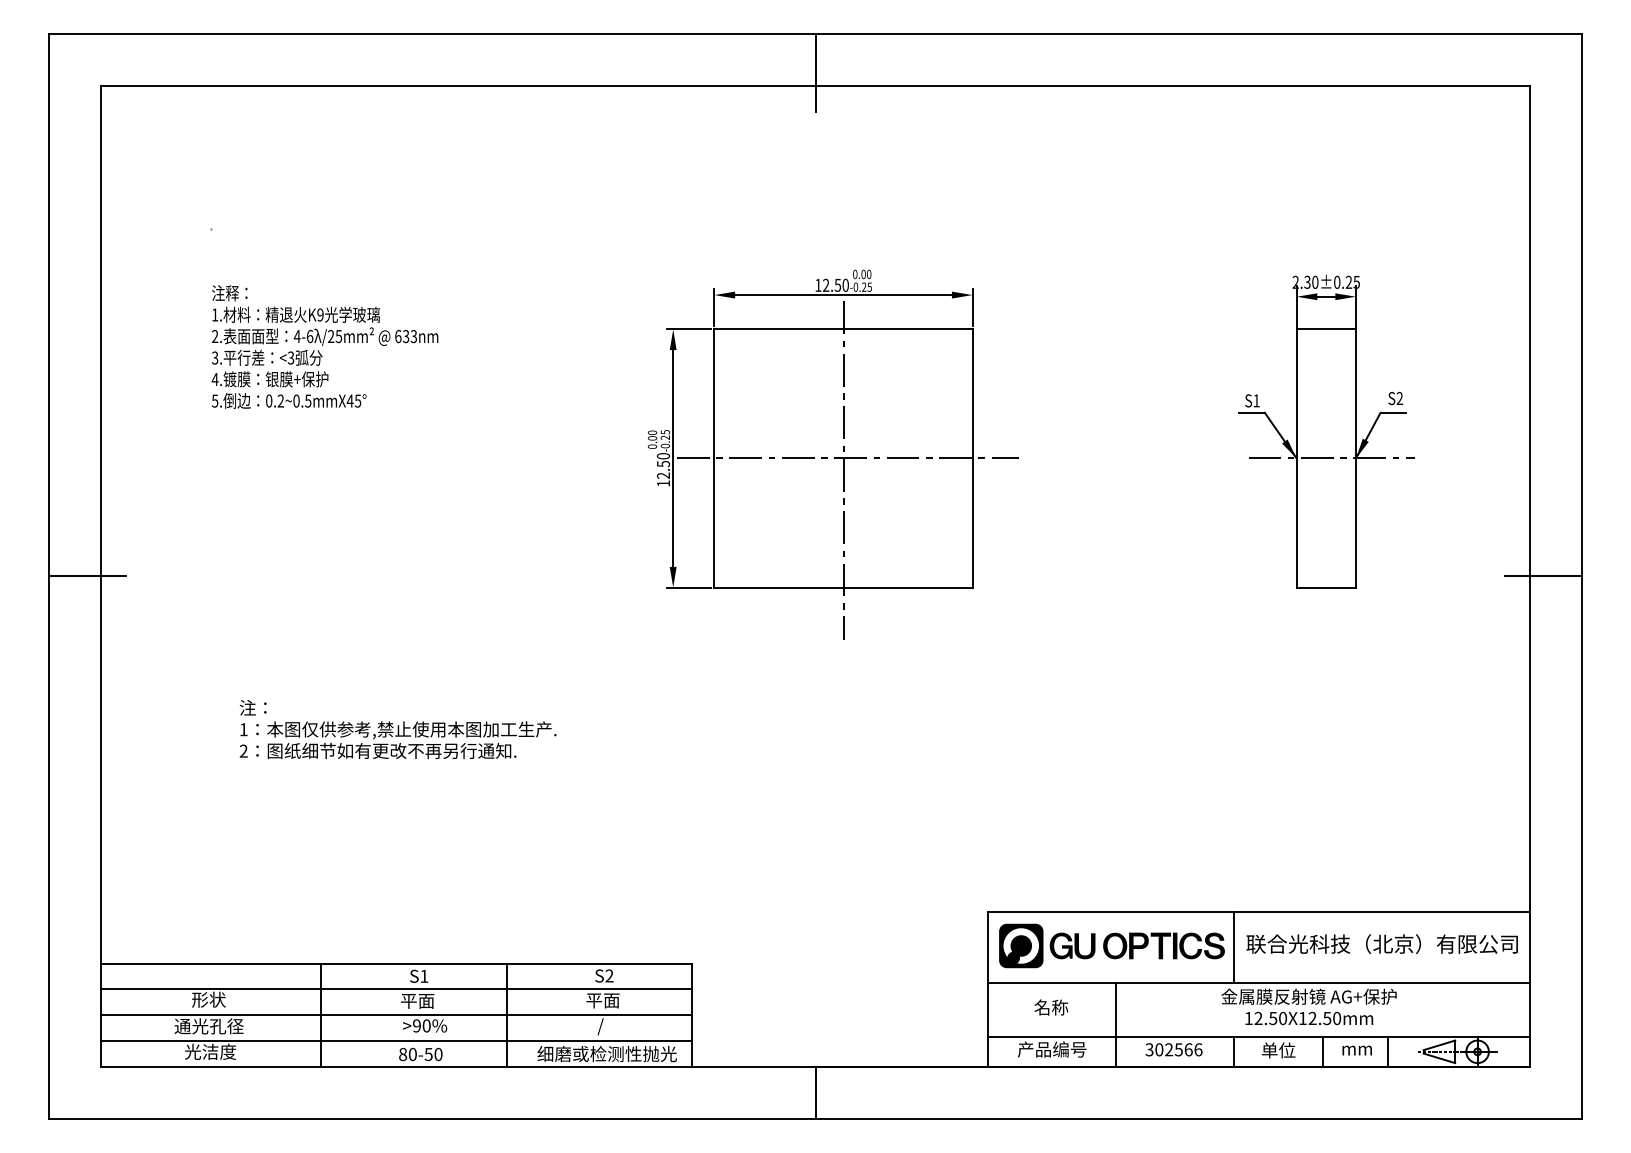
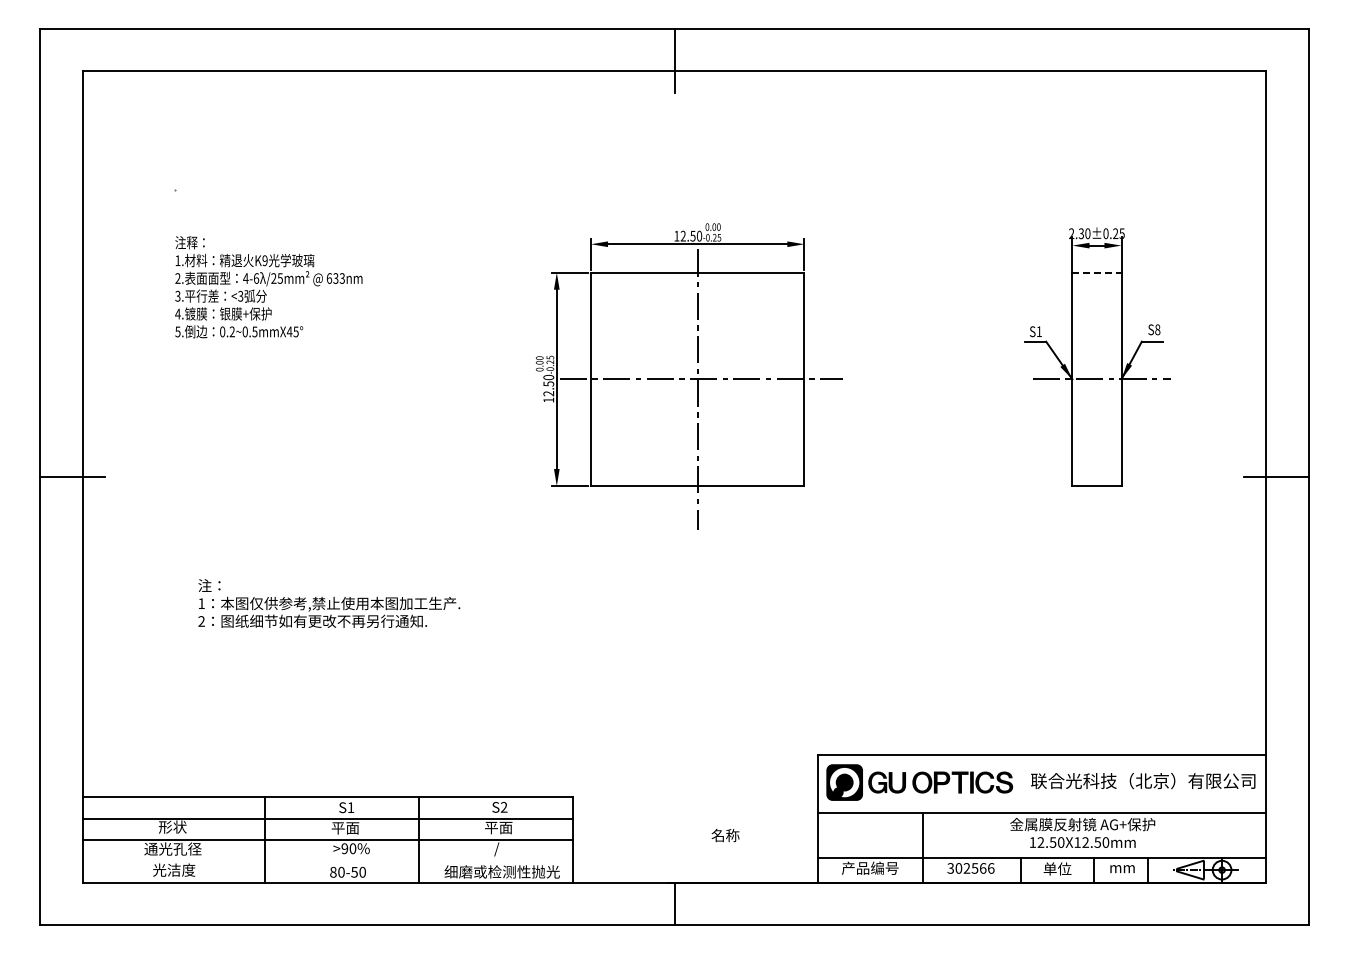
line: (1325, 329) -> (1096, 272), solid -> dashed
text: (1399, 398) -> (1157, 329), S2 -> S8
line: (1233, 947) -> (1020, 783), removed
text: (1051, 1007) -> (725, 835), moved
line: (395, 1041) -> (327, 861), removed

